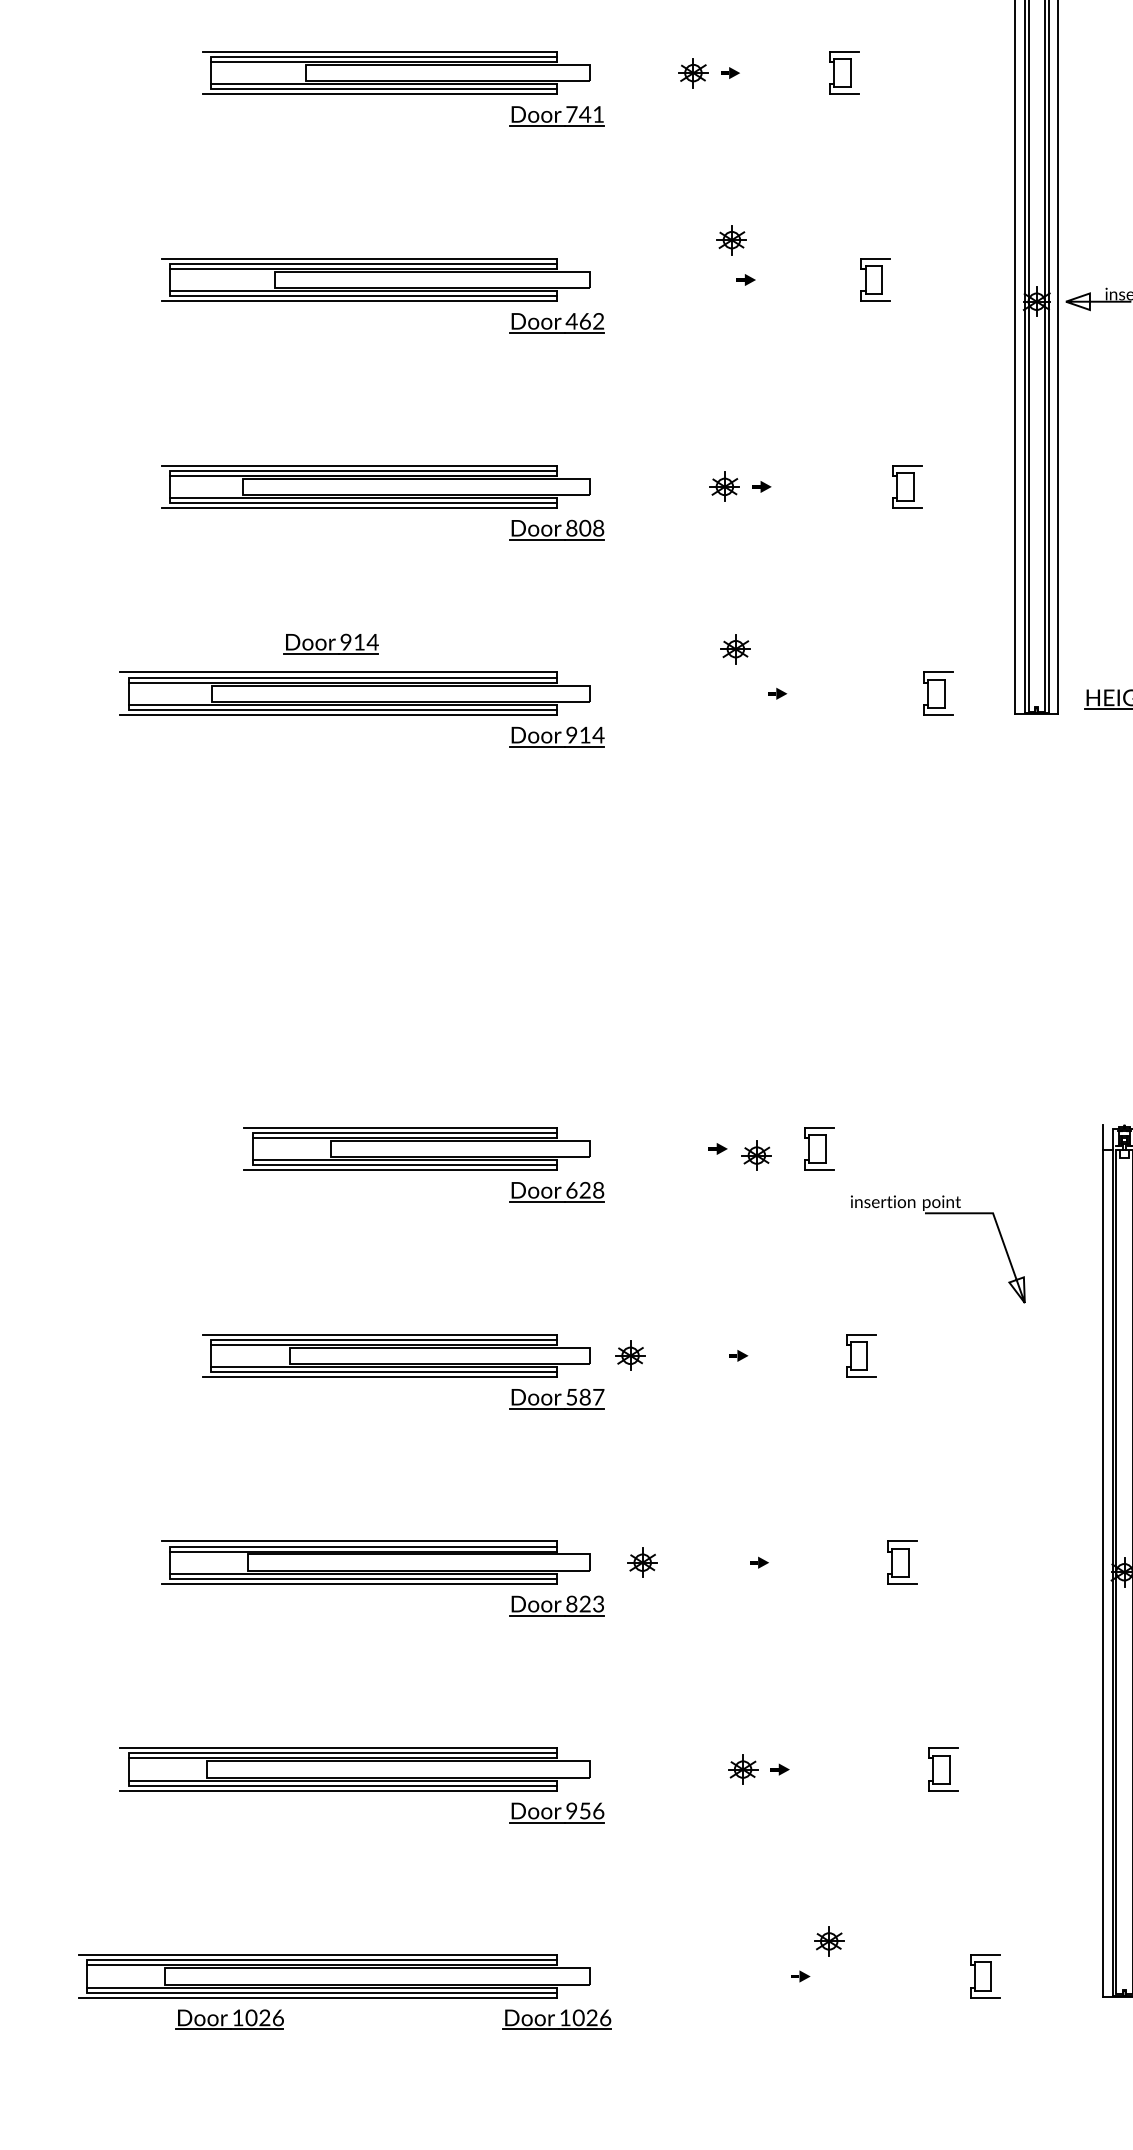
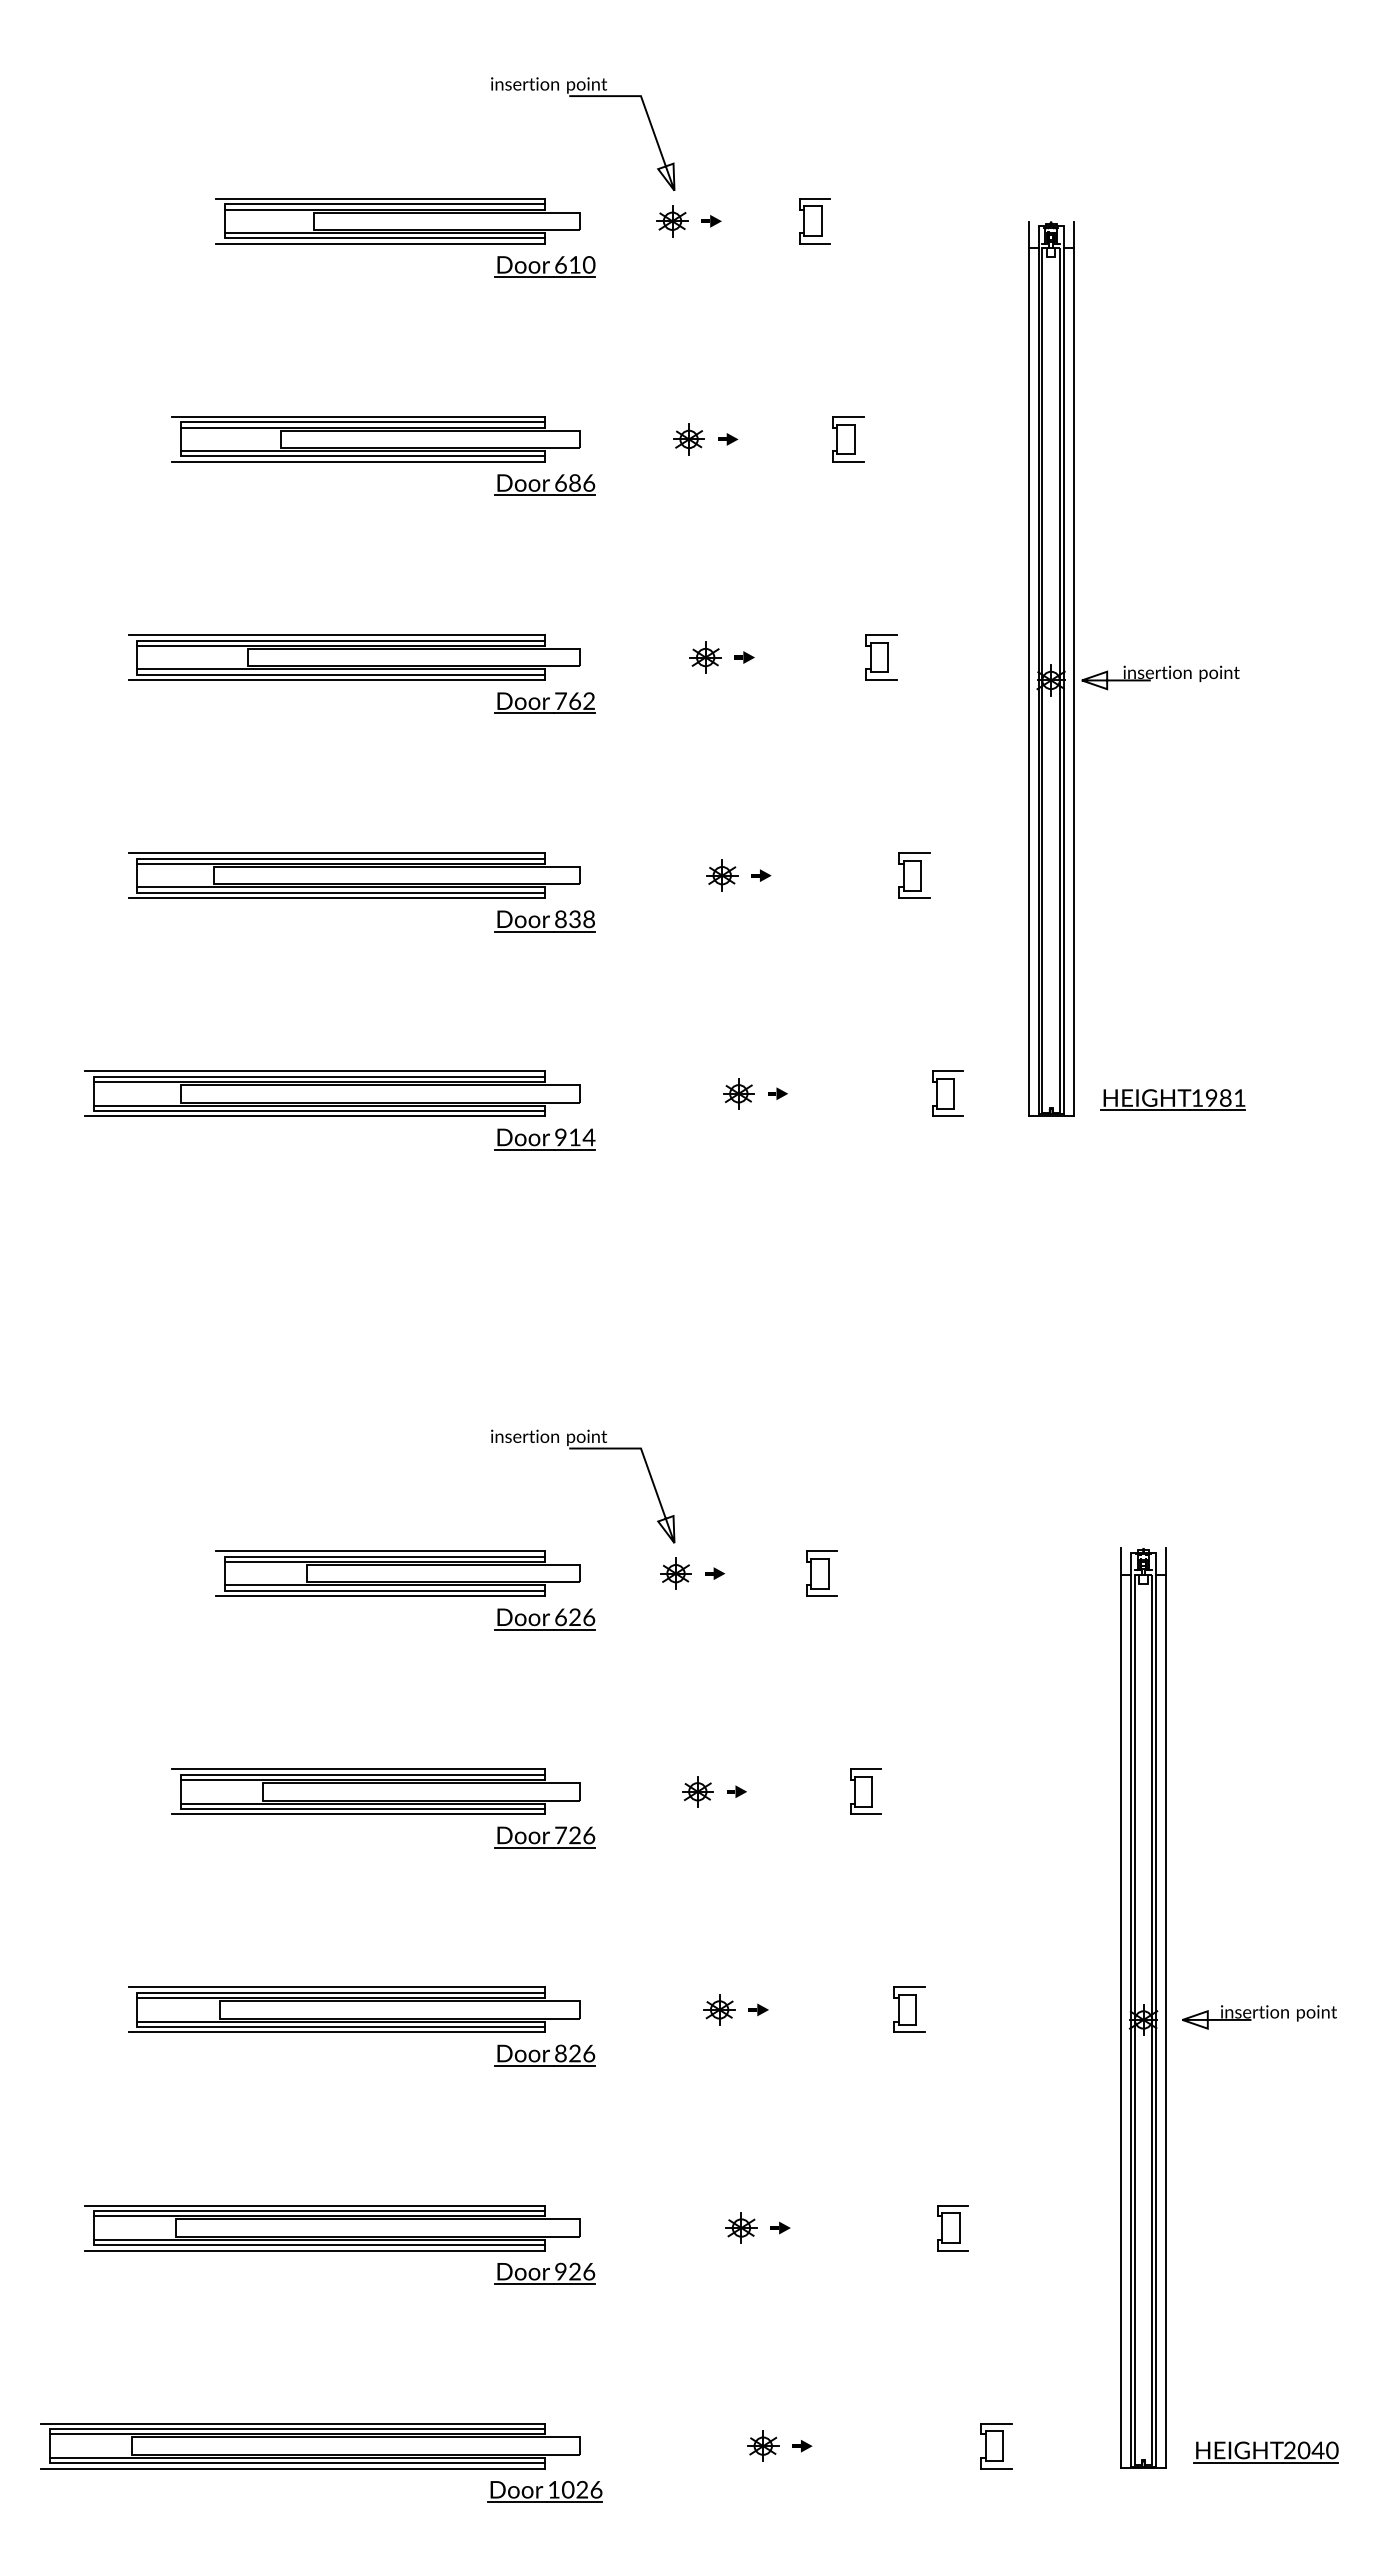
text: (585, 113) -> (575, 482), 741 -> 686
part: (731, 240) -> (705, 657), moved
text: (571, 320) -> (560, 700), 462 -> 762
text: (584, 527) -> (574, 918), 808 -> 838
part: (330, 644) -> (306, 1041), removed
part: (735, 648) -> (738, 1093), moved
part: (756, 1155) -> (675, 1573), moved
text: (598, 1189) -> (589, 1616), 628 -> 626
part: (938, 1214) -> (583, 1449), moved
part: (630, 1355) -> (697, 1791), moved
text: (585, 1397) -> (575, 1835), 587 -> 726
part: (642, 1562) -> (719, 2009), moved
text: (598, 1603) -> (589, 2052), 823 -> 826
text: (584, 1810) -> (574, 2271), 956 -> 926
part: (829, 1940) -> (763, 2445), moved
part: (229, 2019) -> (199, 2491), removed

